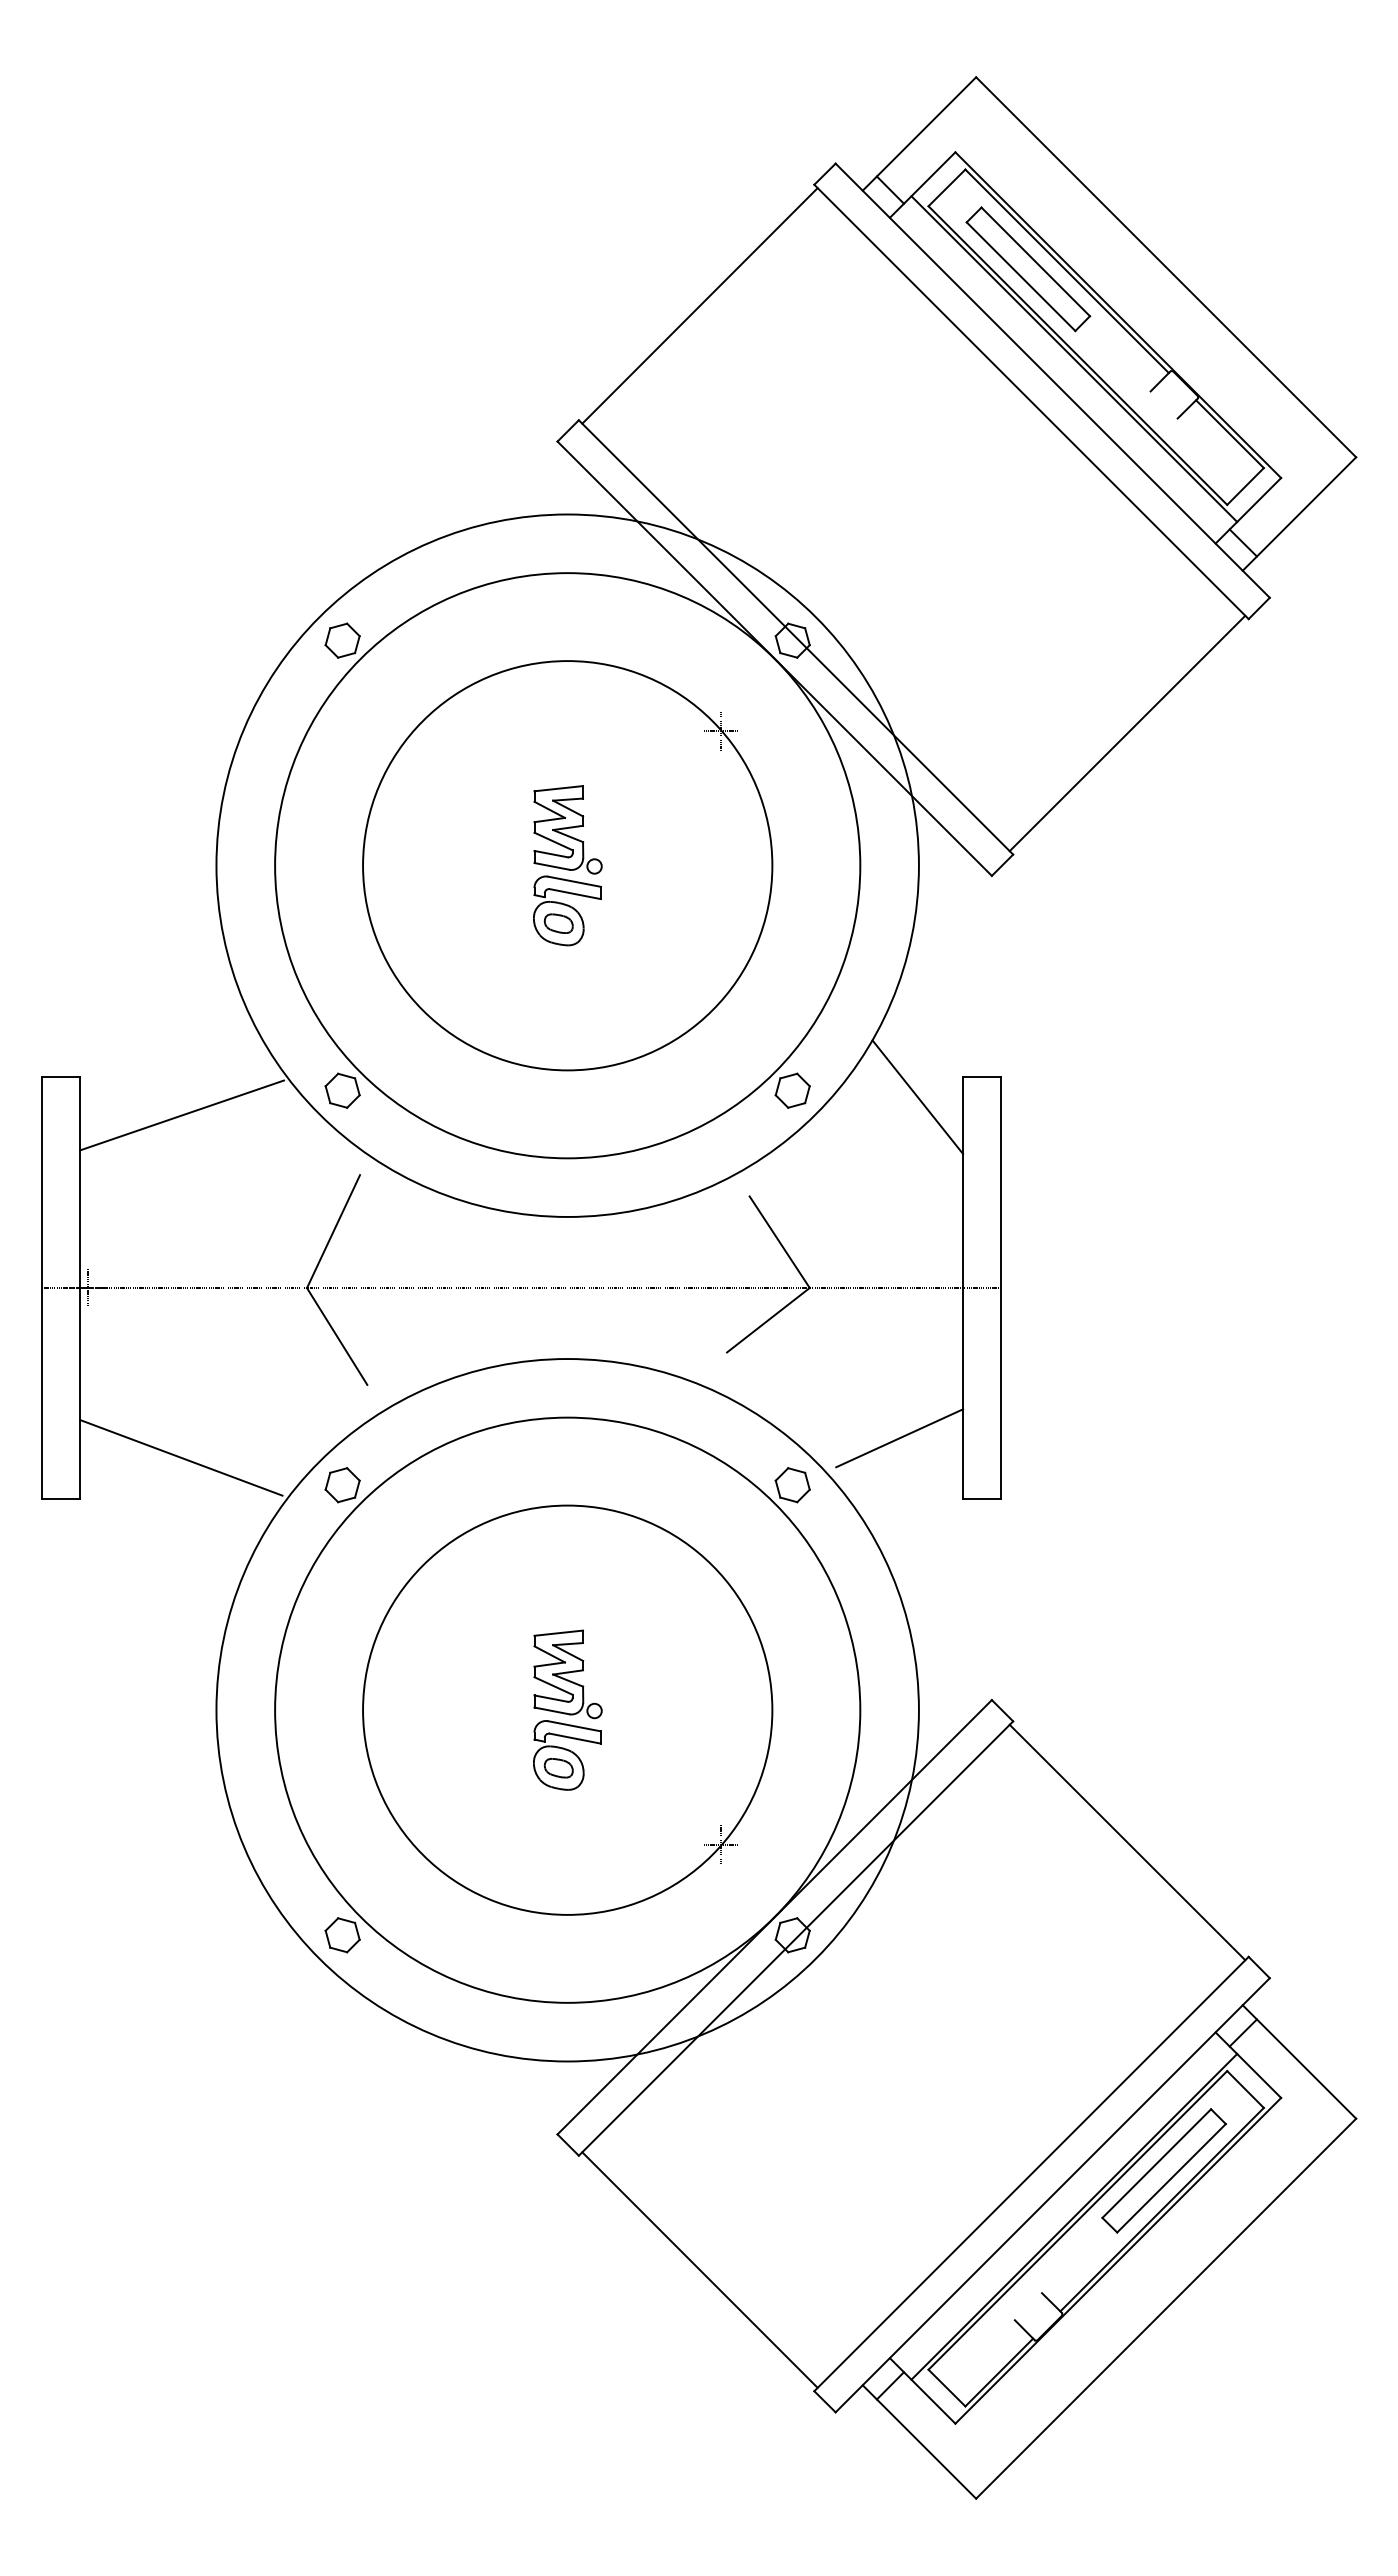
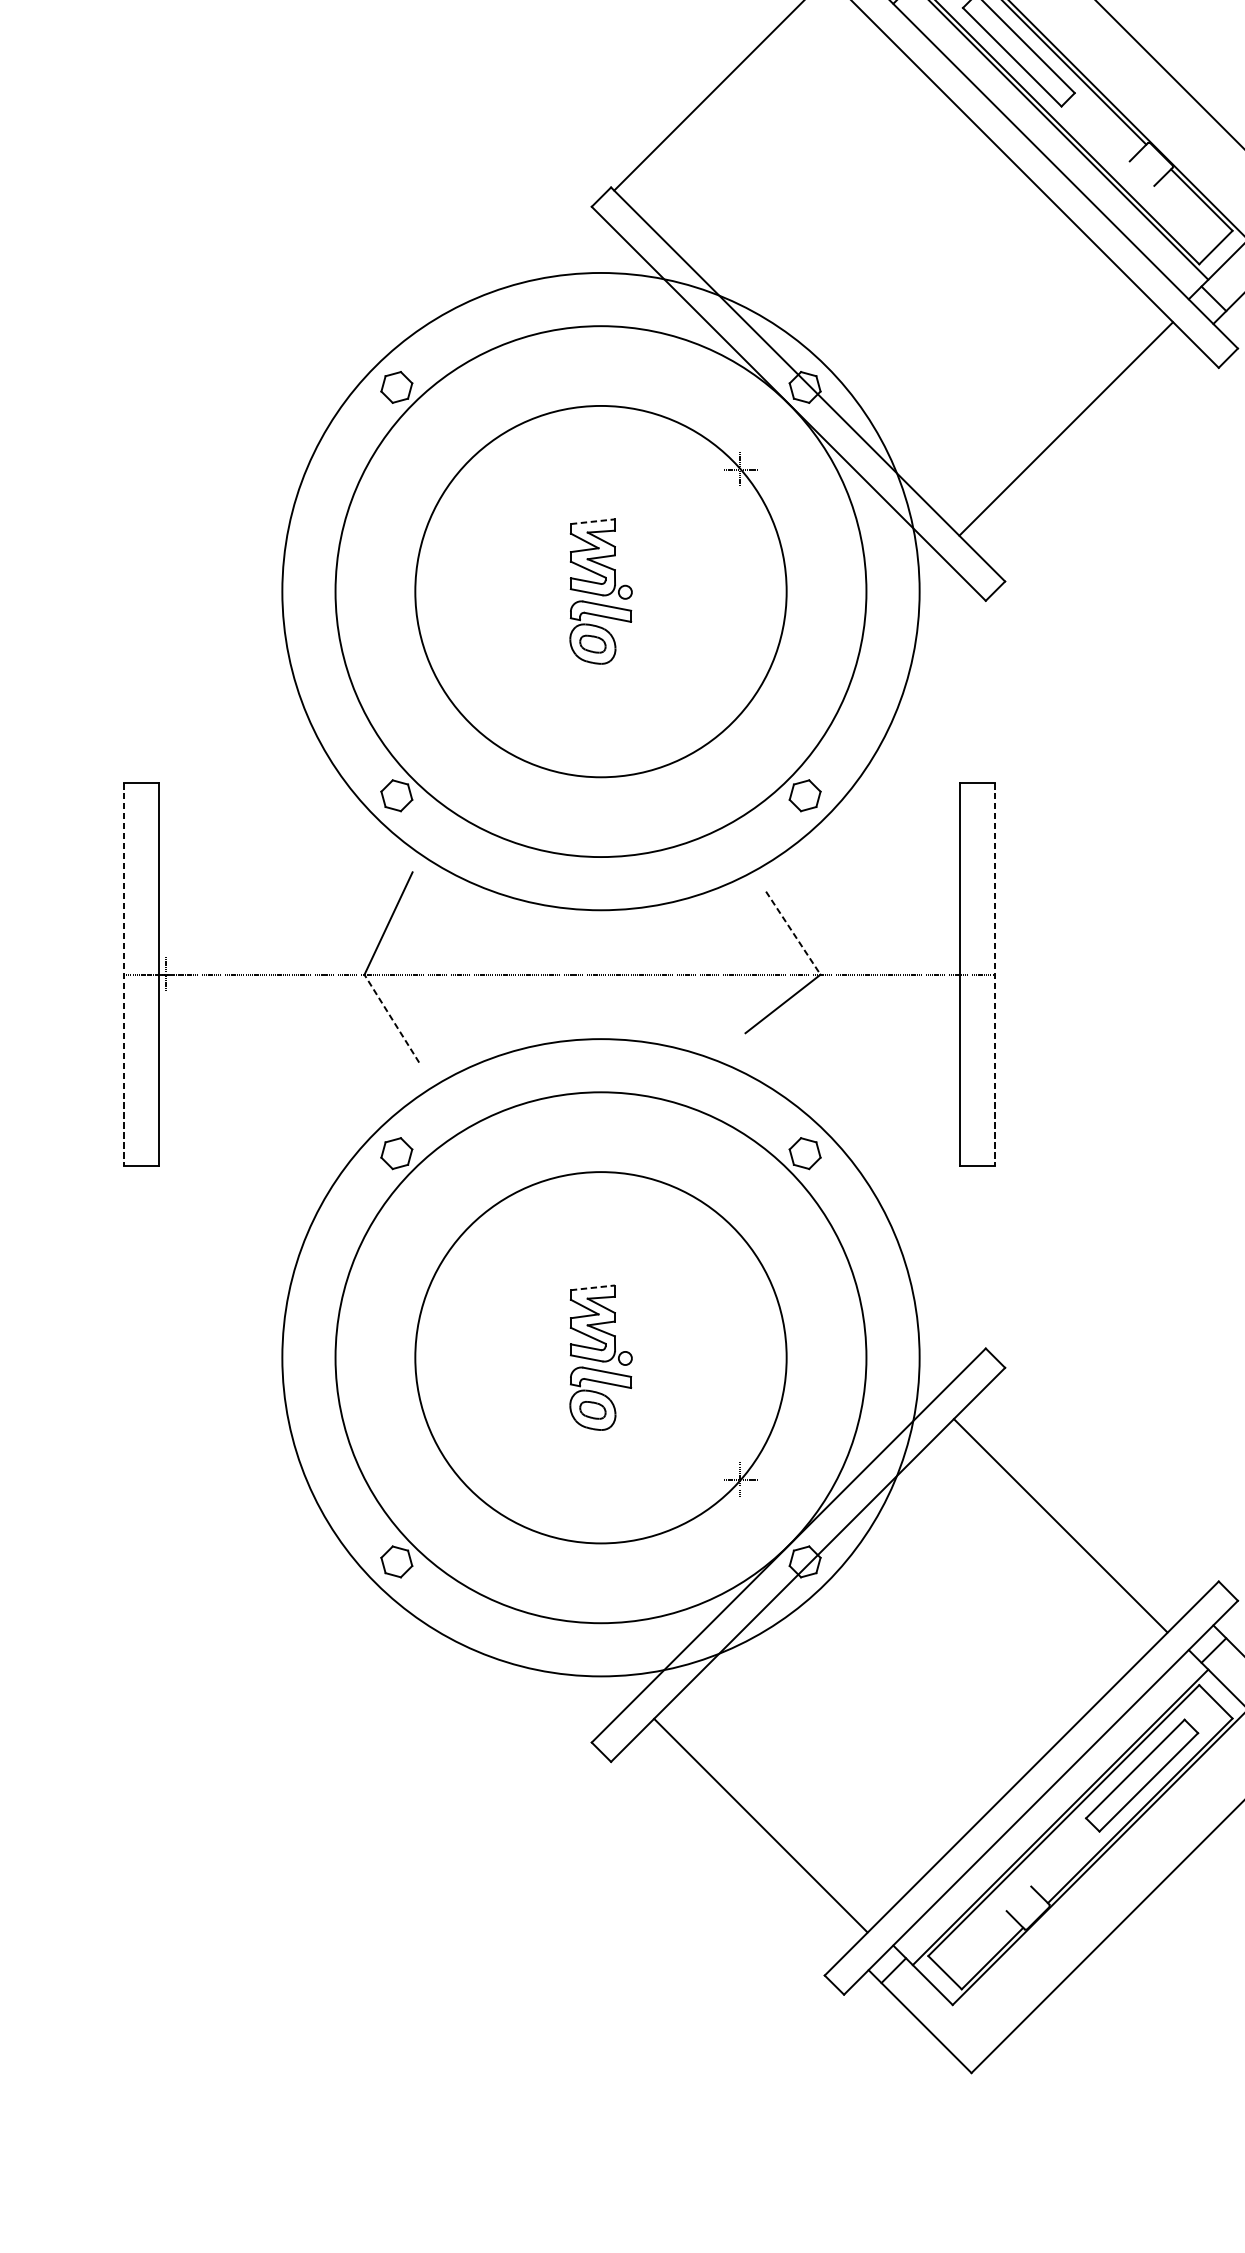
line: (1127, 733) -> (1066, 429), moved
line: (559, 788) -> (593, 521), solid -> dashed
line: (917, 1097) -> (918, 801), removed
line: (182, 1115) -> (251, 818), removed
line: (779, 1242) -> (793, 933), solid -> dashed
line: (41, 1288) -> (123, 975), solid -> dashed
line: (1001, 1288) -> (994, 975), solid -> dashed
line: (337, 1336) -> (392, 1018), solid -> dashed
line: (899, 1438) -> (901, 1111), removed
line: (181, 1457) -> (250, 1128), removed
line: (559, 1633) -> (593, 1288), solid -> dashed
line: (1127, 1842) -> (1060, 1525), moved
line: (699, 2269) -> (760, 1825), moved

